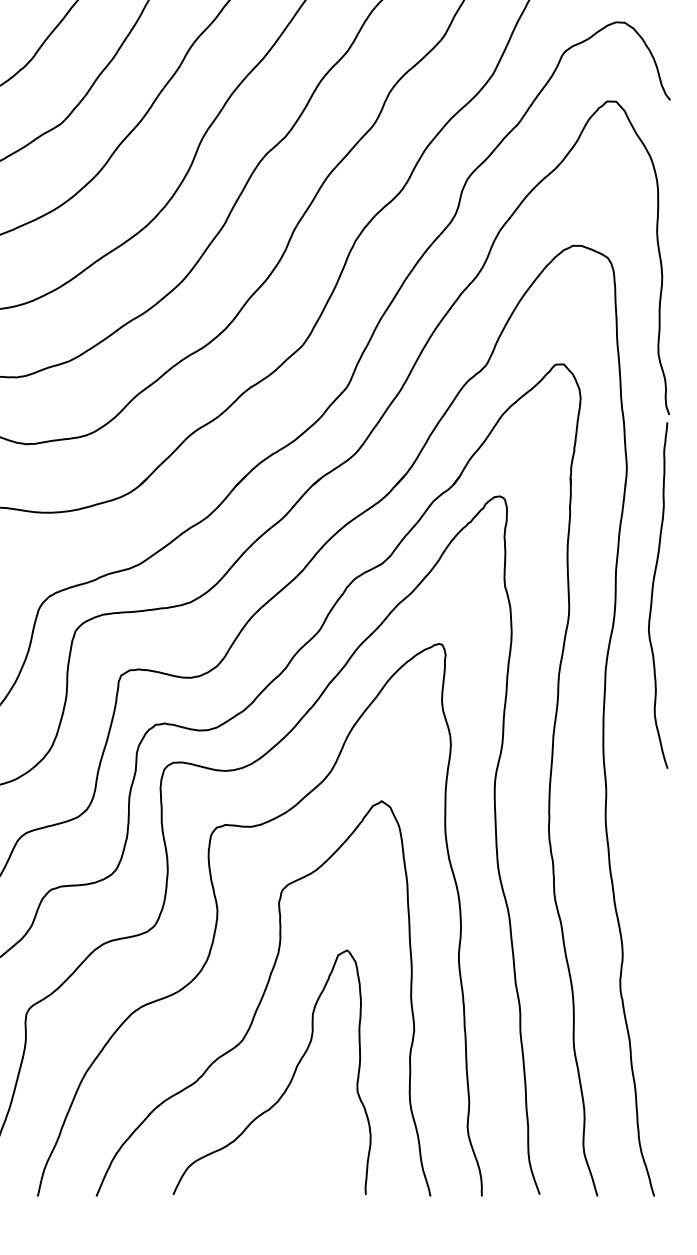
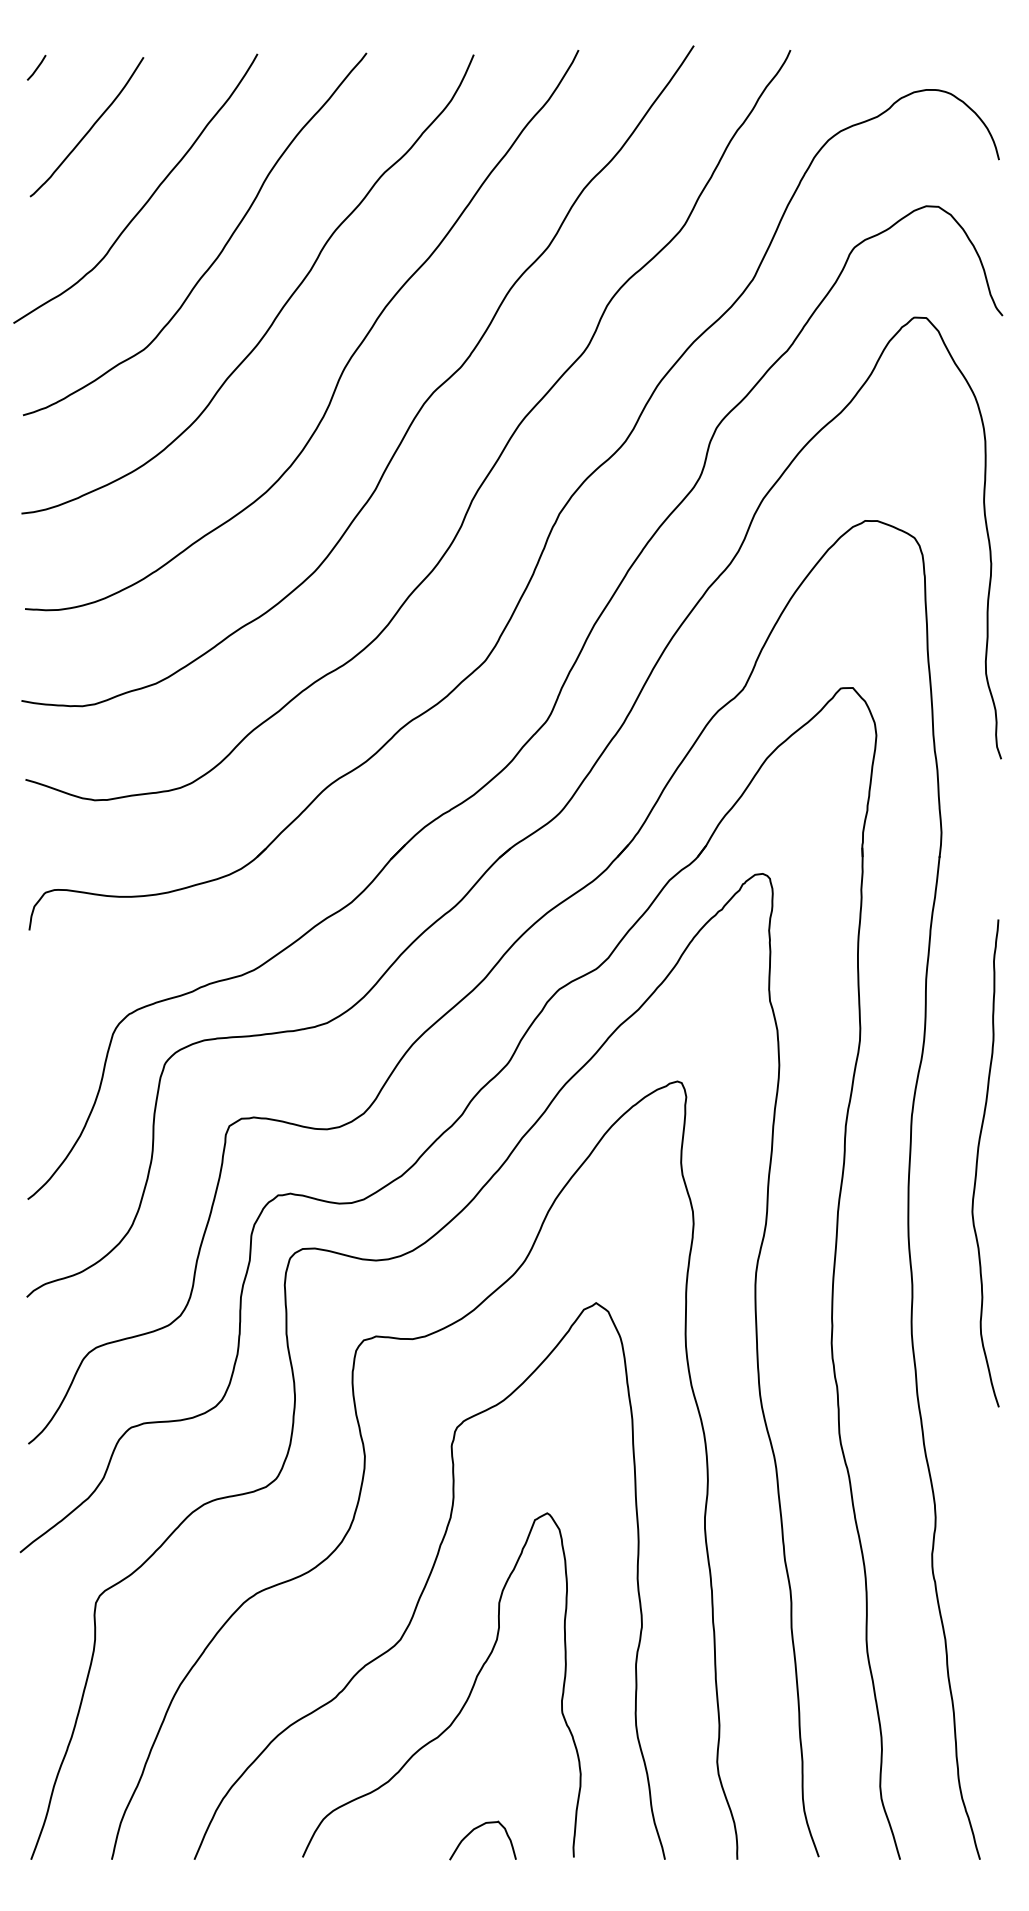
curve: (652, 595) -> (977, 1163), moved
curve: (295, 1175) -> (474, 1830), added

